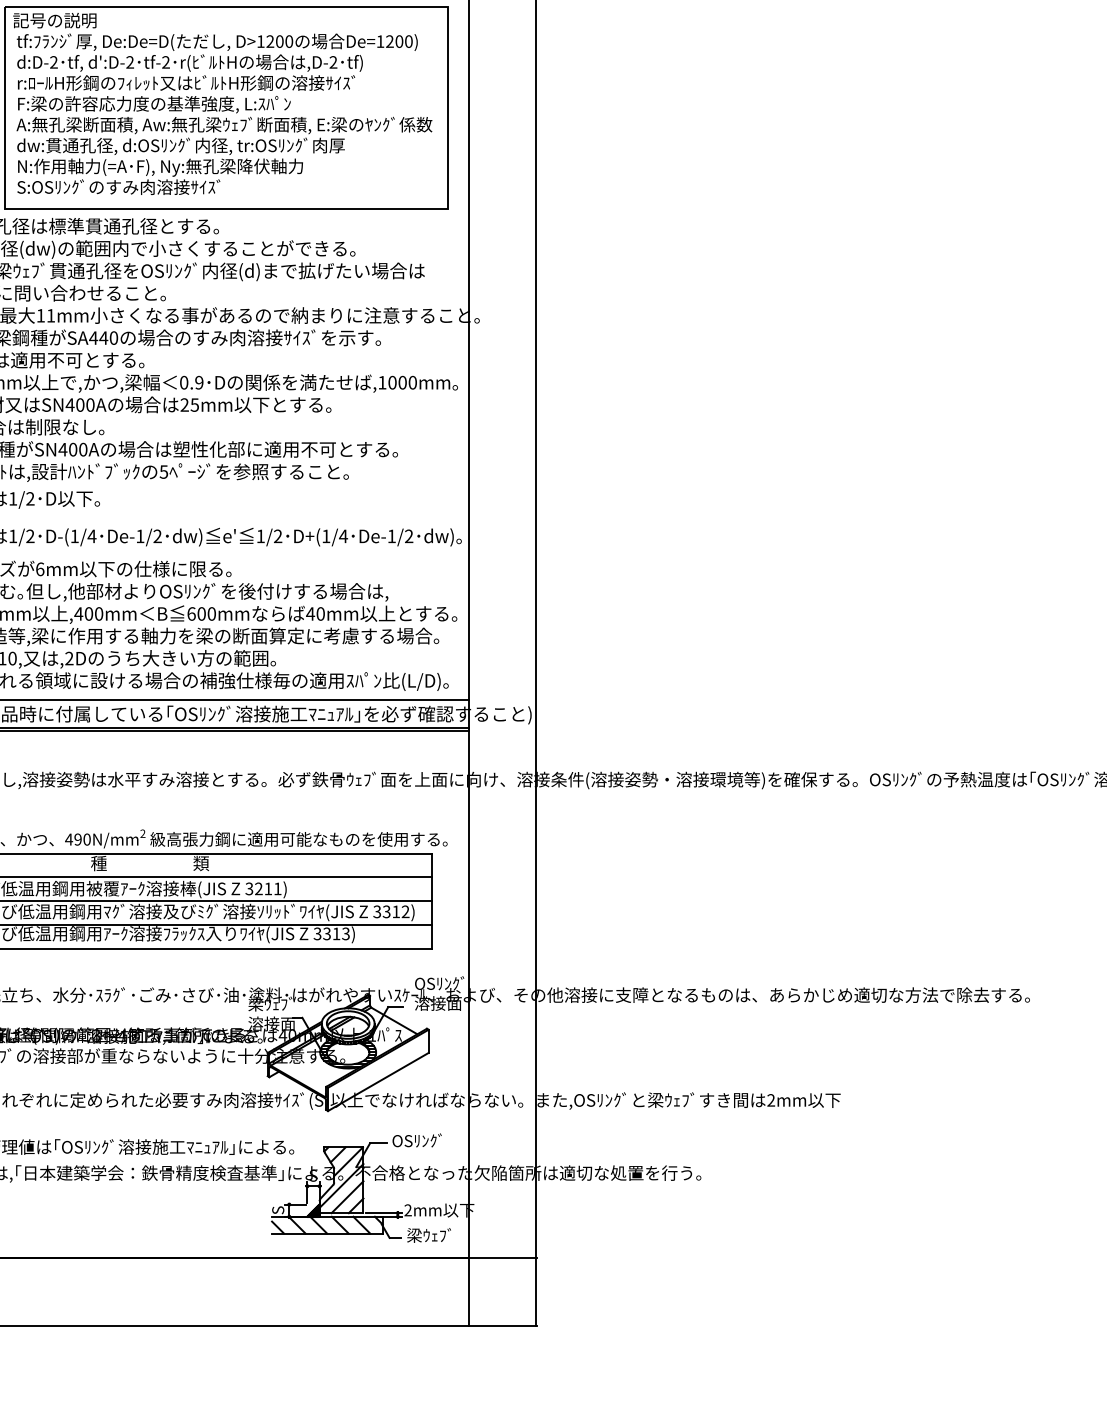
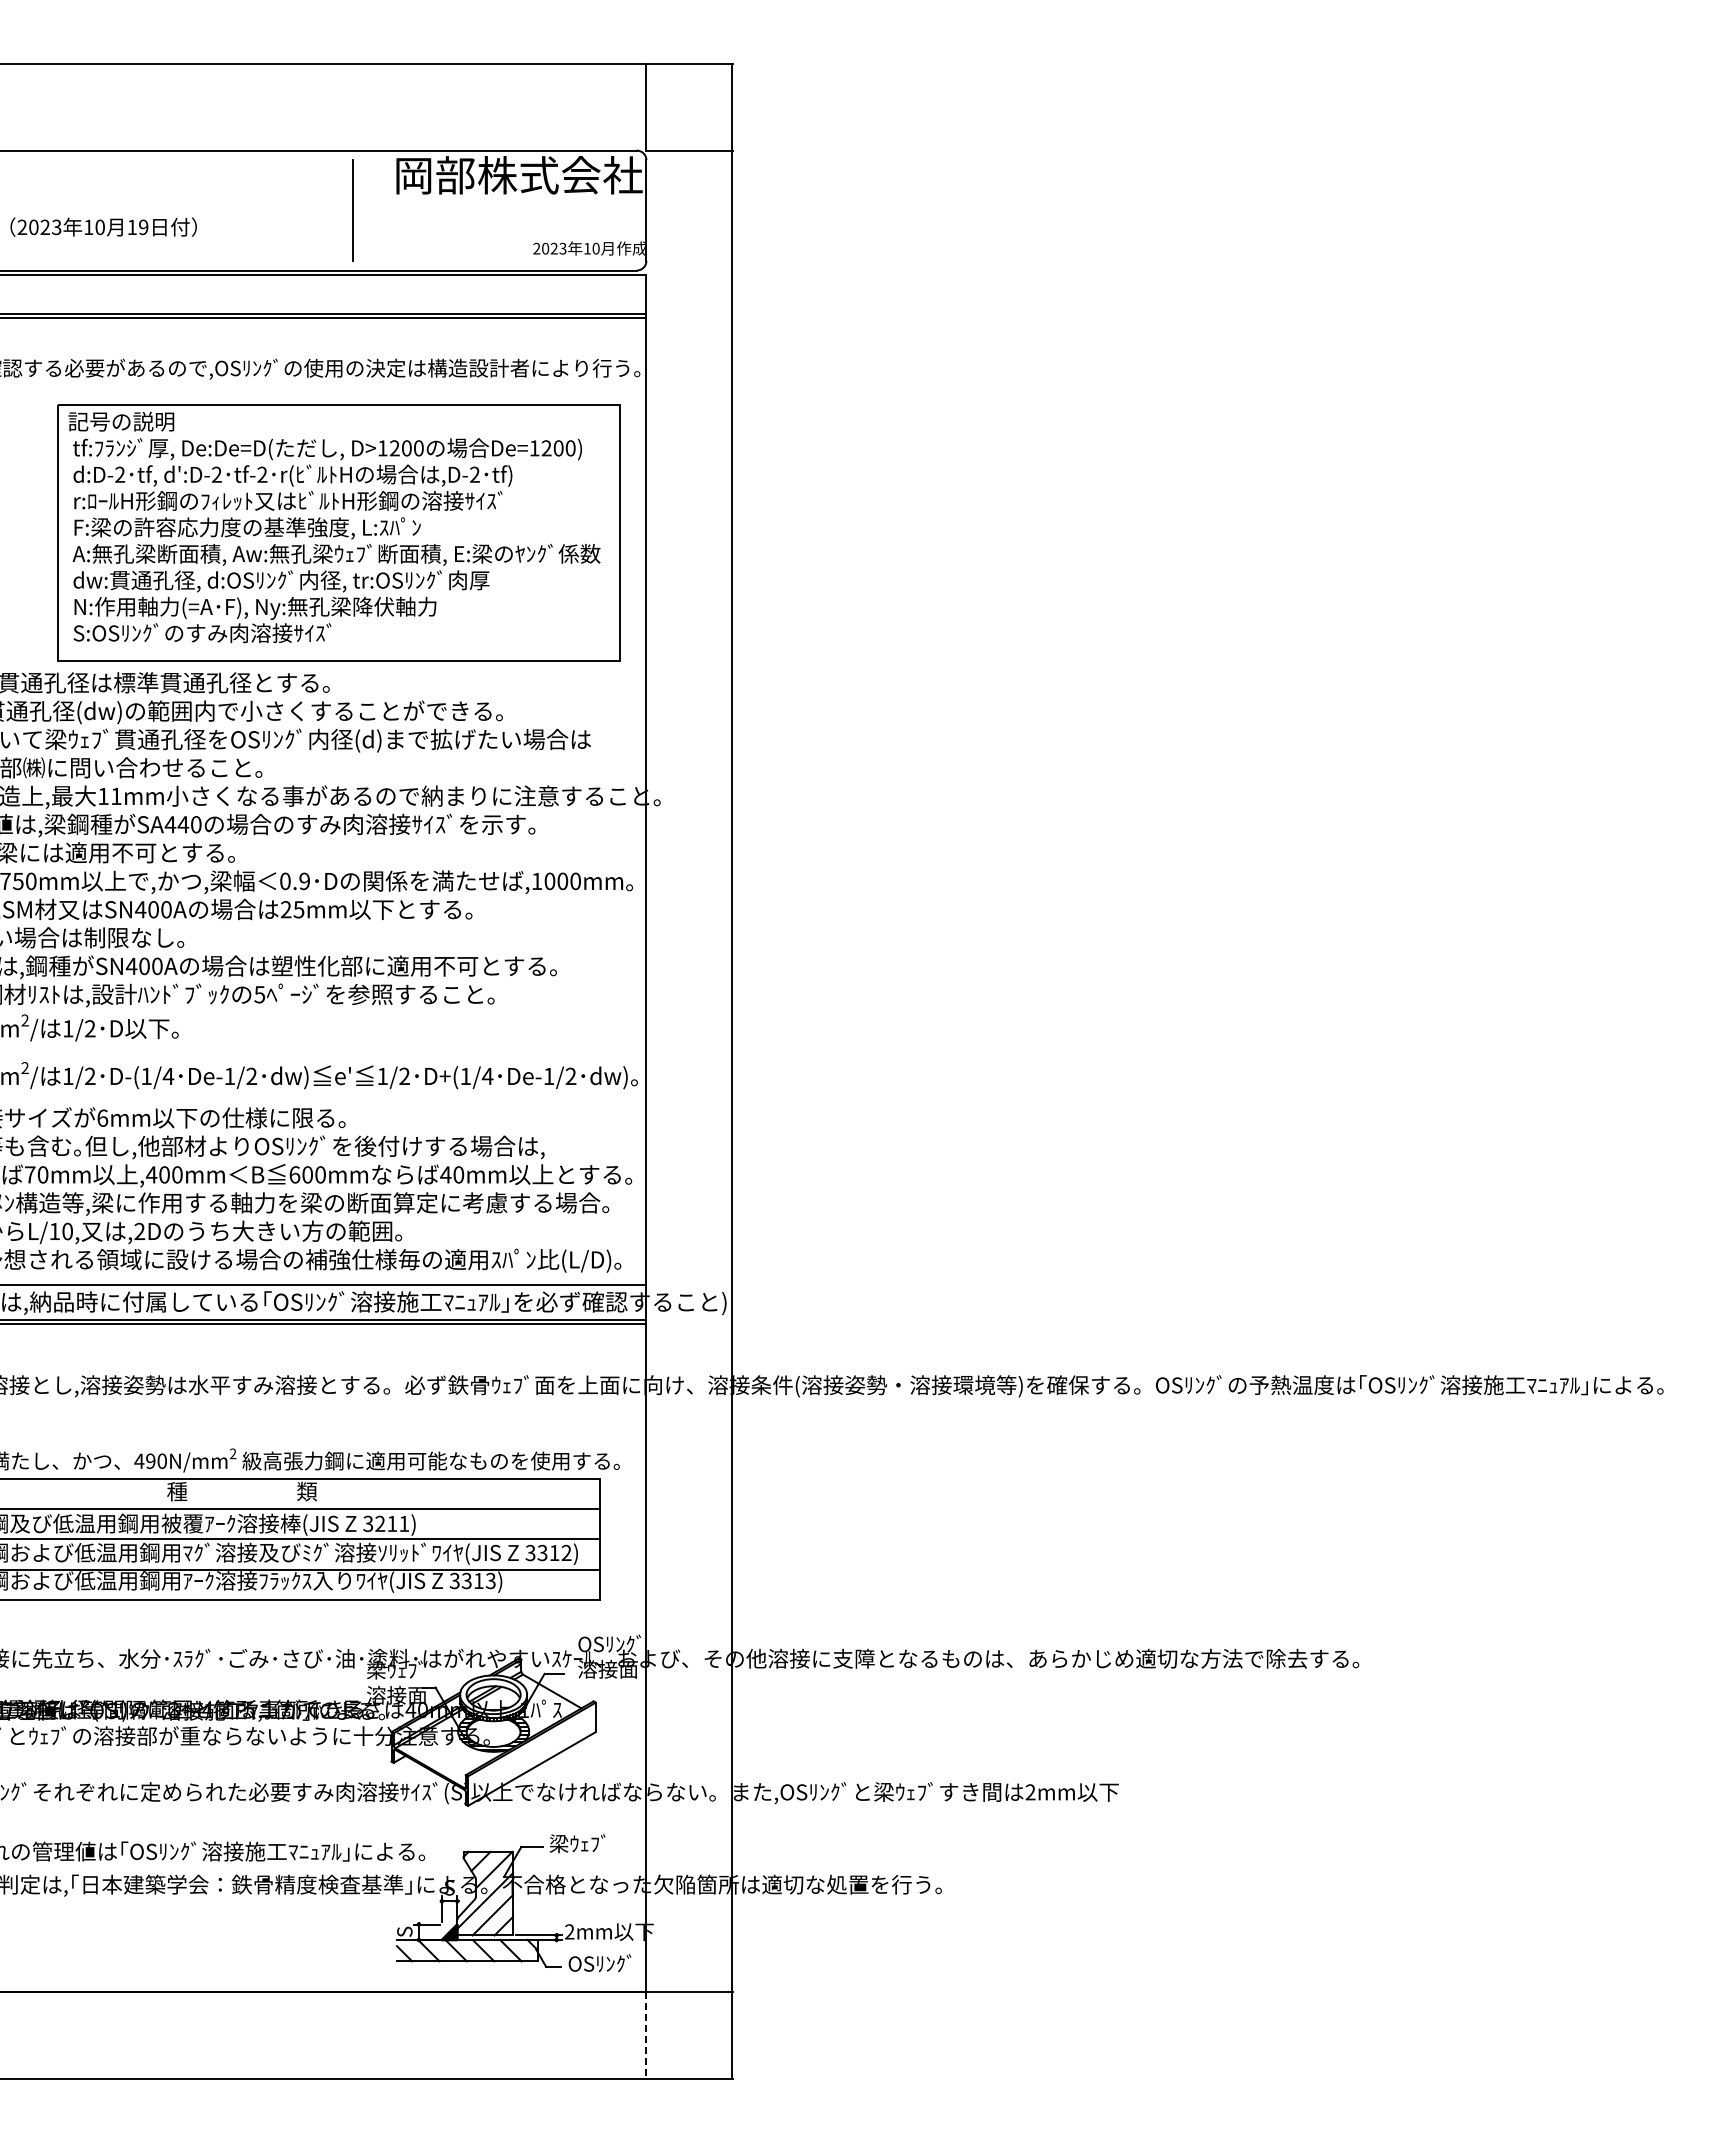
text: (416, 1140) -> (580, 1843), OSﾘﾝｸﾞ -> 梁ｳｪﾌﾞ
text: (431, 1235) -> (599, 1963), 梁ｳｪﾌﾞ -> OSﾘﾝｸﾞ
line: (468, 1292) -> (646, 2036), solid -> dashed

